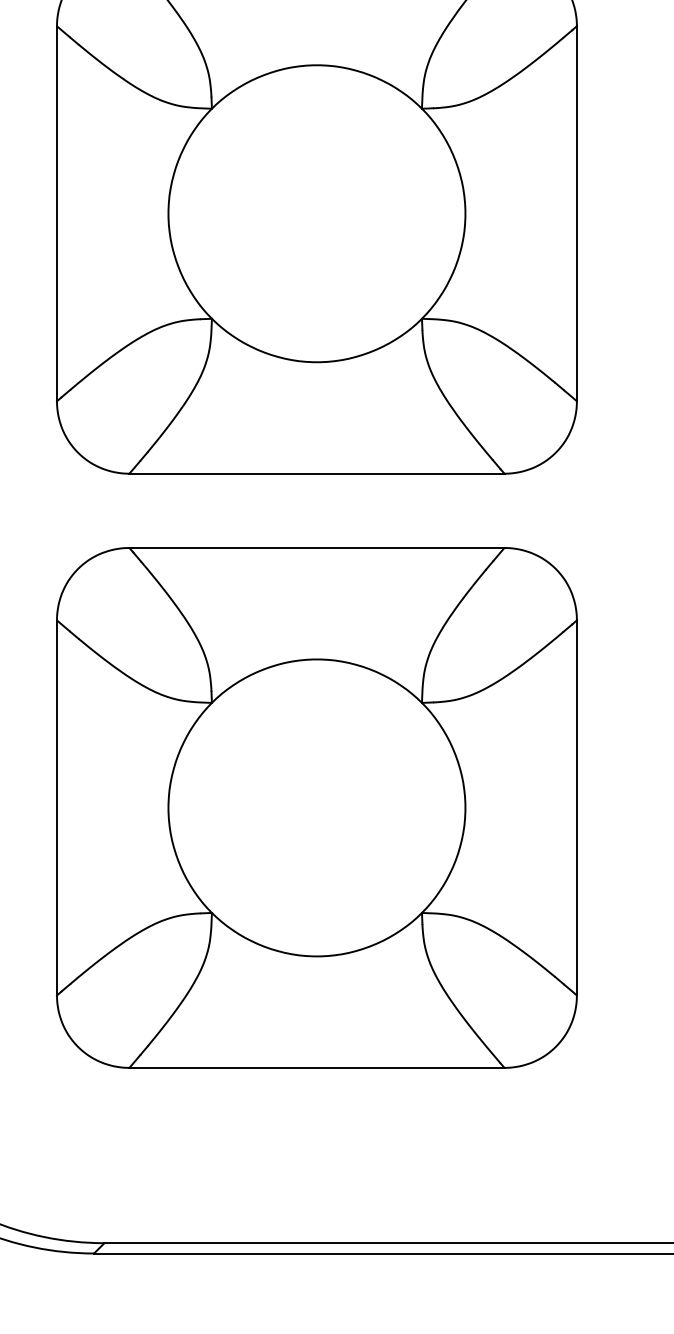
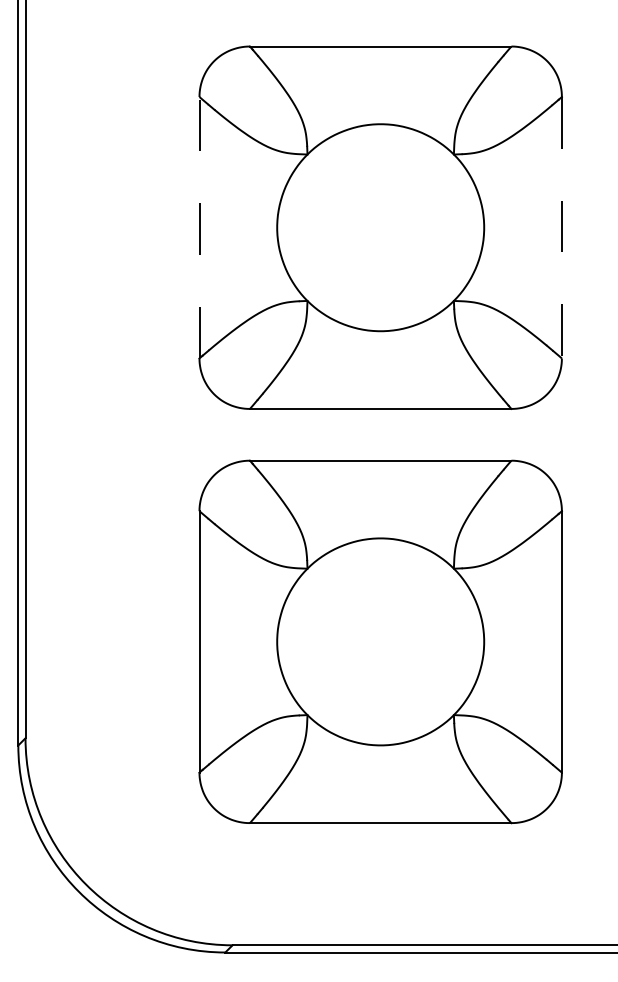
line: (57, 213) -> (199, 227), solid -> dashed
line: (576, 213) -> (561, 227), solid -> dashed

